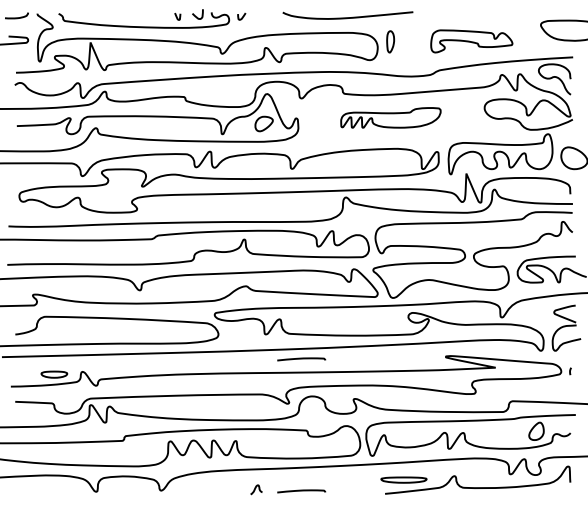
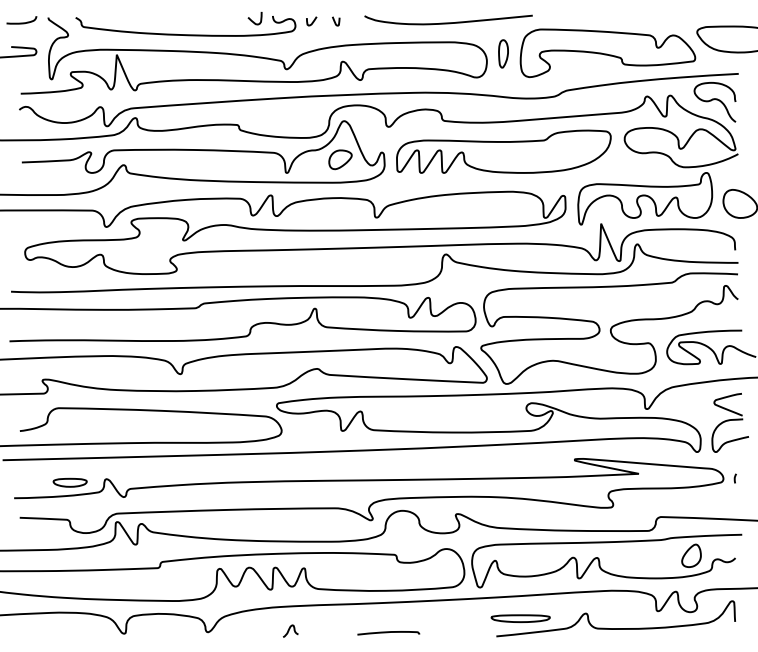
curve: (177, 16) -> (335, 21), moved
part: (471, 41) -> (607, 53), size x1.67
part: (390, 117) -> (503, 151), size x1.67
curve: (301, 359) -> (388, 463), removed
curve: (256, 488) -> (290, 629), moved

